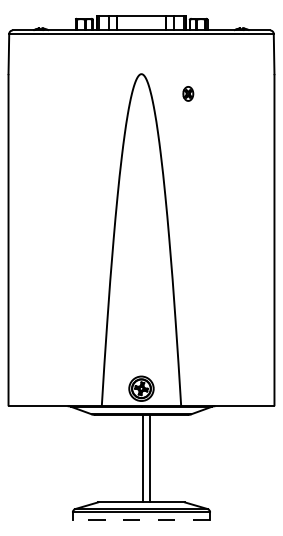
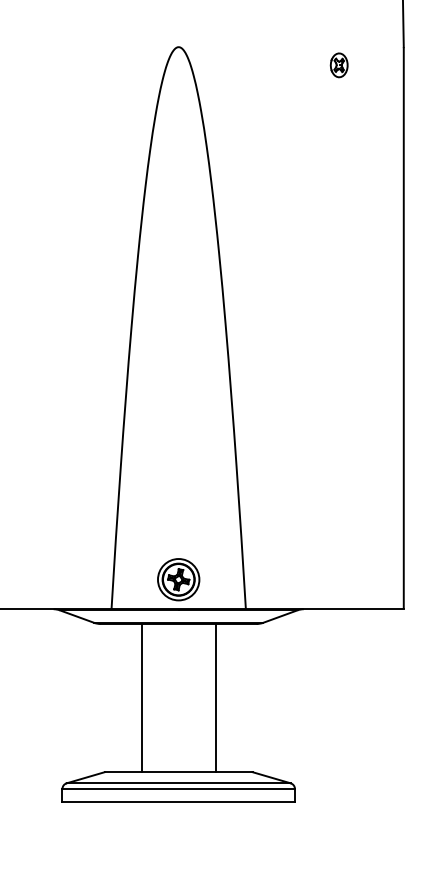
part: (188, 93) -> (339, 64), moved
line: (142, 458) -> (141, 697), moved
line: (150, 458) -> (215, 697), moved
line: (141, 519) -> (178, 800), dashed -> solid

